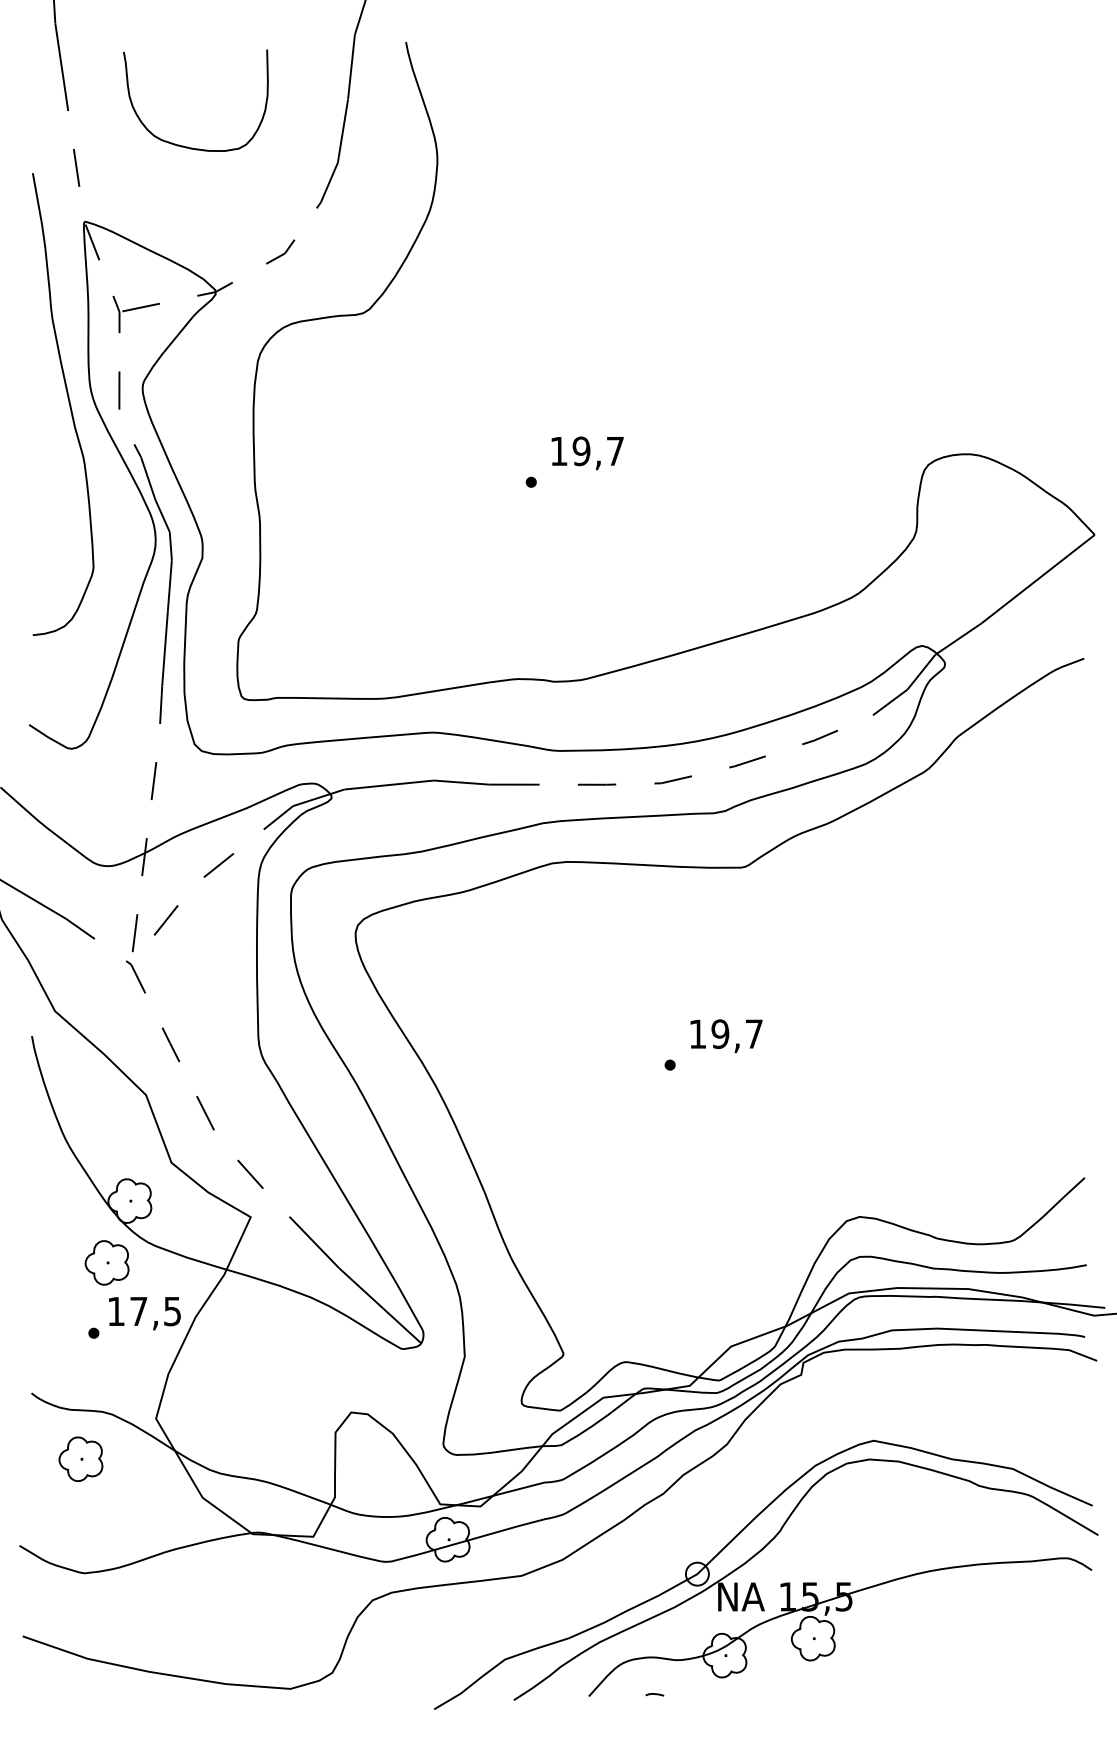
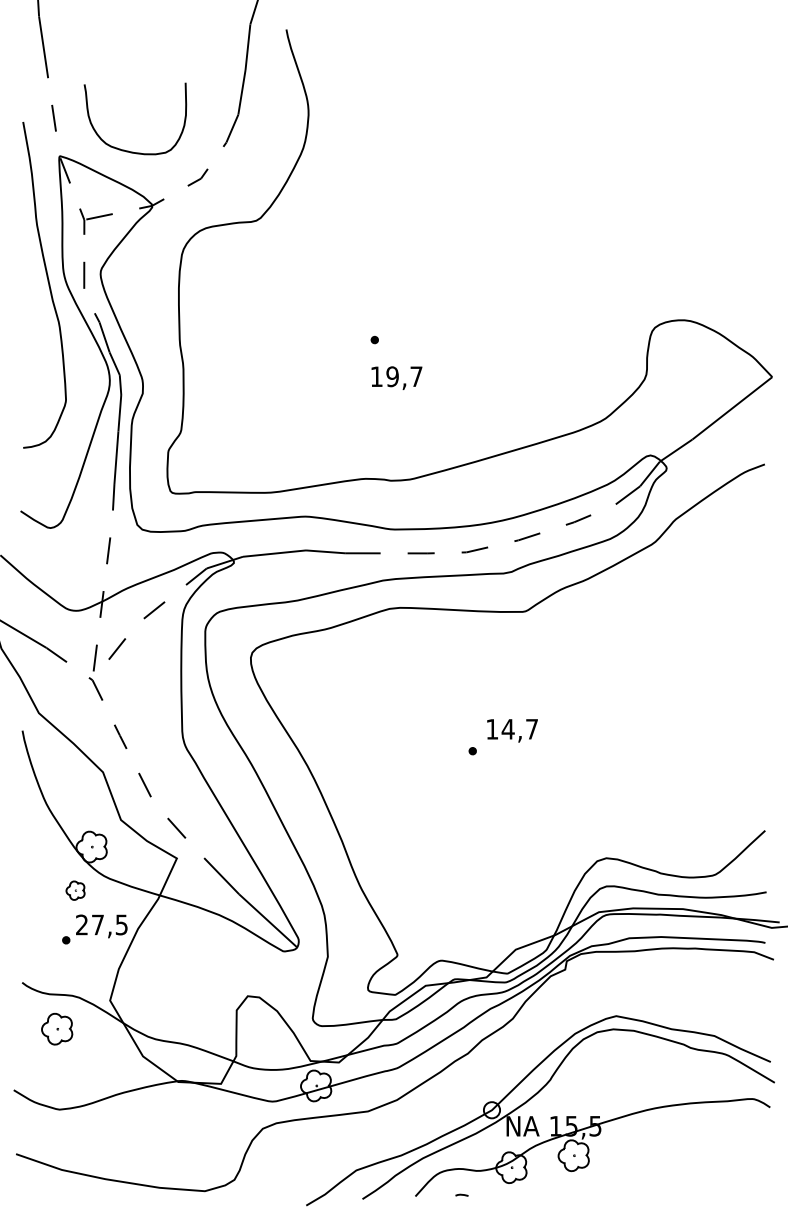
curve: (183, 145) -> (126, 150), moved
text: (587, 453) -> (396, 378), moved
text: (720, 1033) -> (508, 728), 19,7 -> 14,7
part: (106, 1262) -> (75, 890), size x0.6
text: (115, 1310) -> (81, 924), 17,5 -> 27,5

